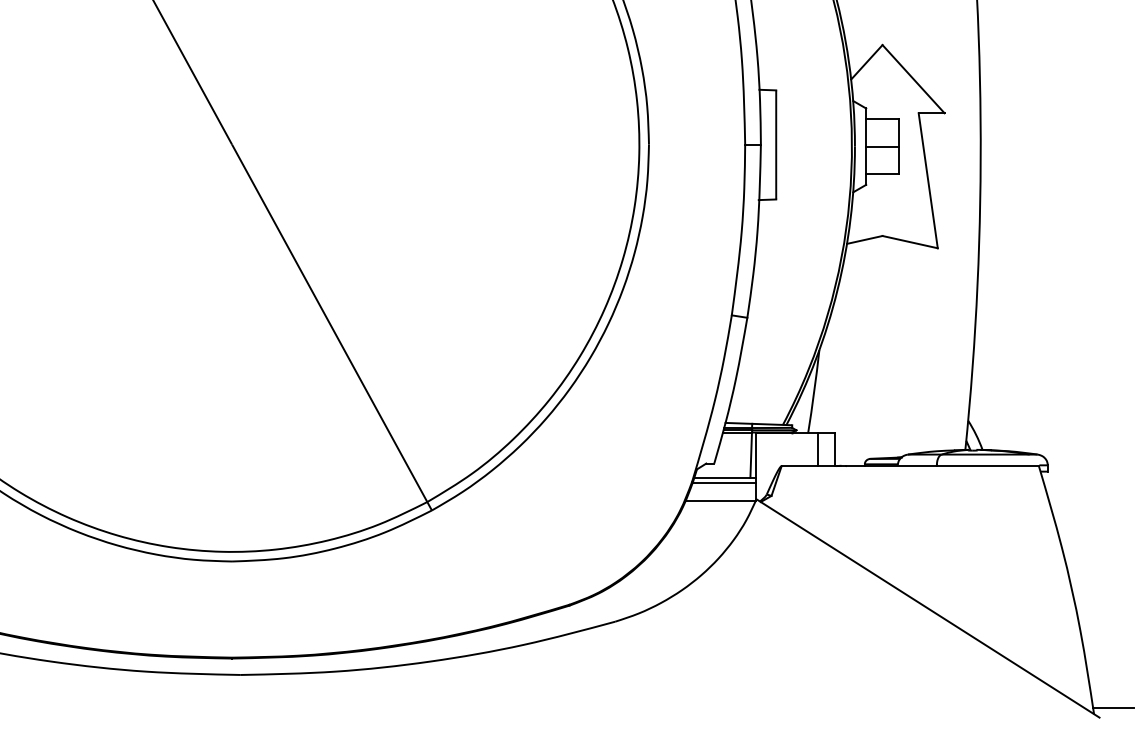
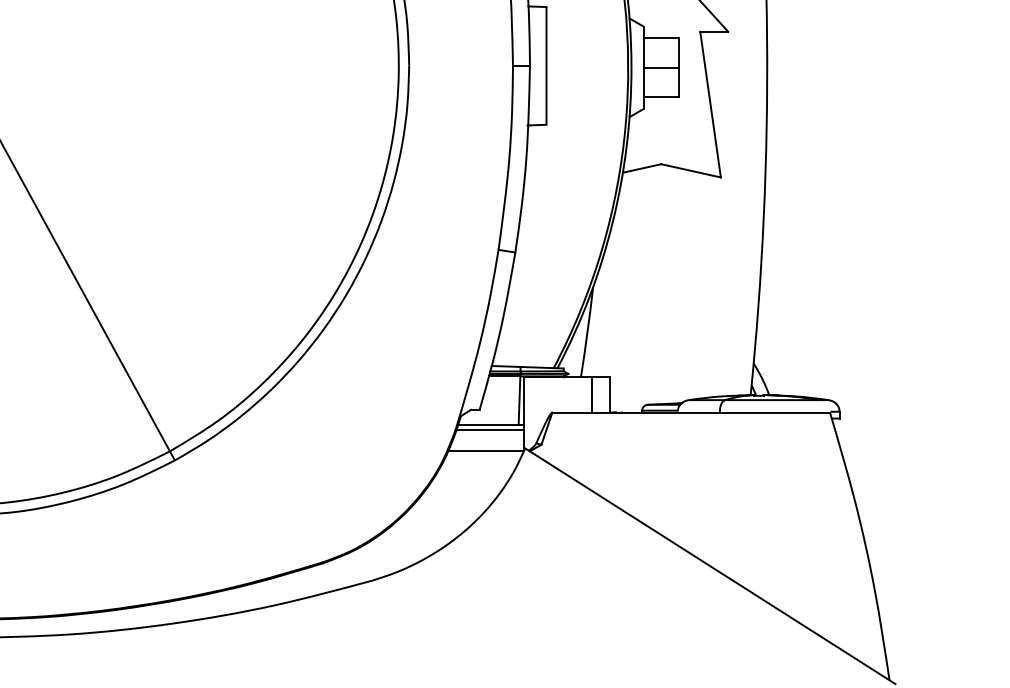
line: (1113, 708) -> (910, 674), removed

